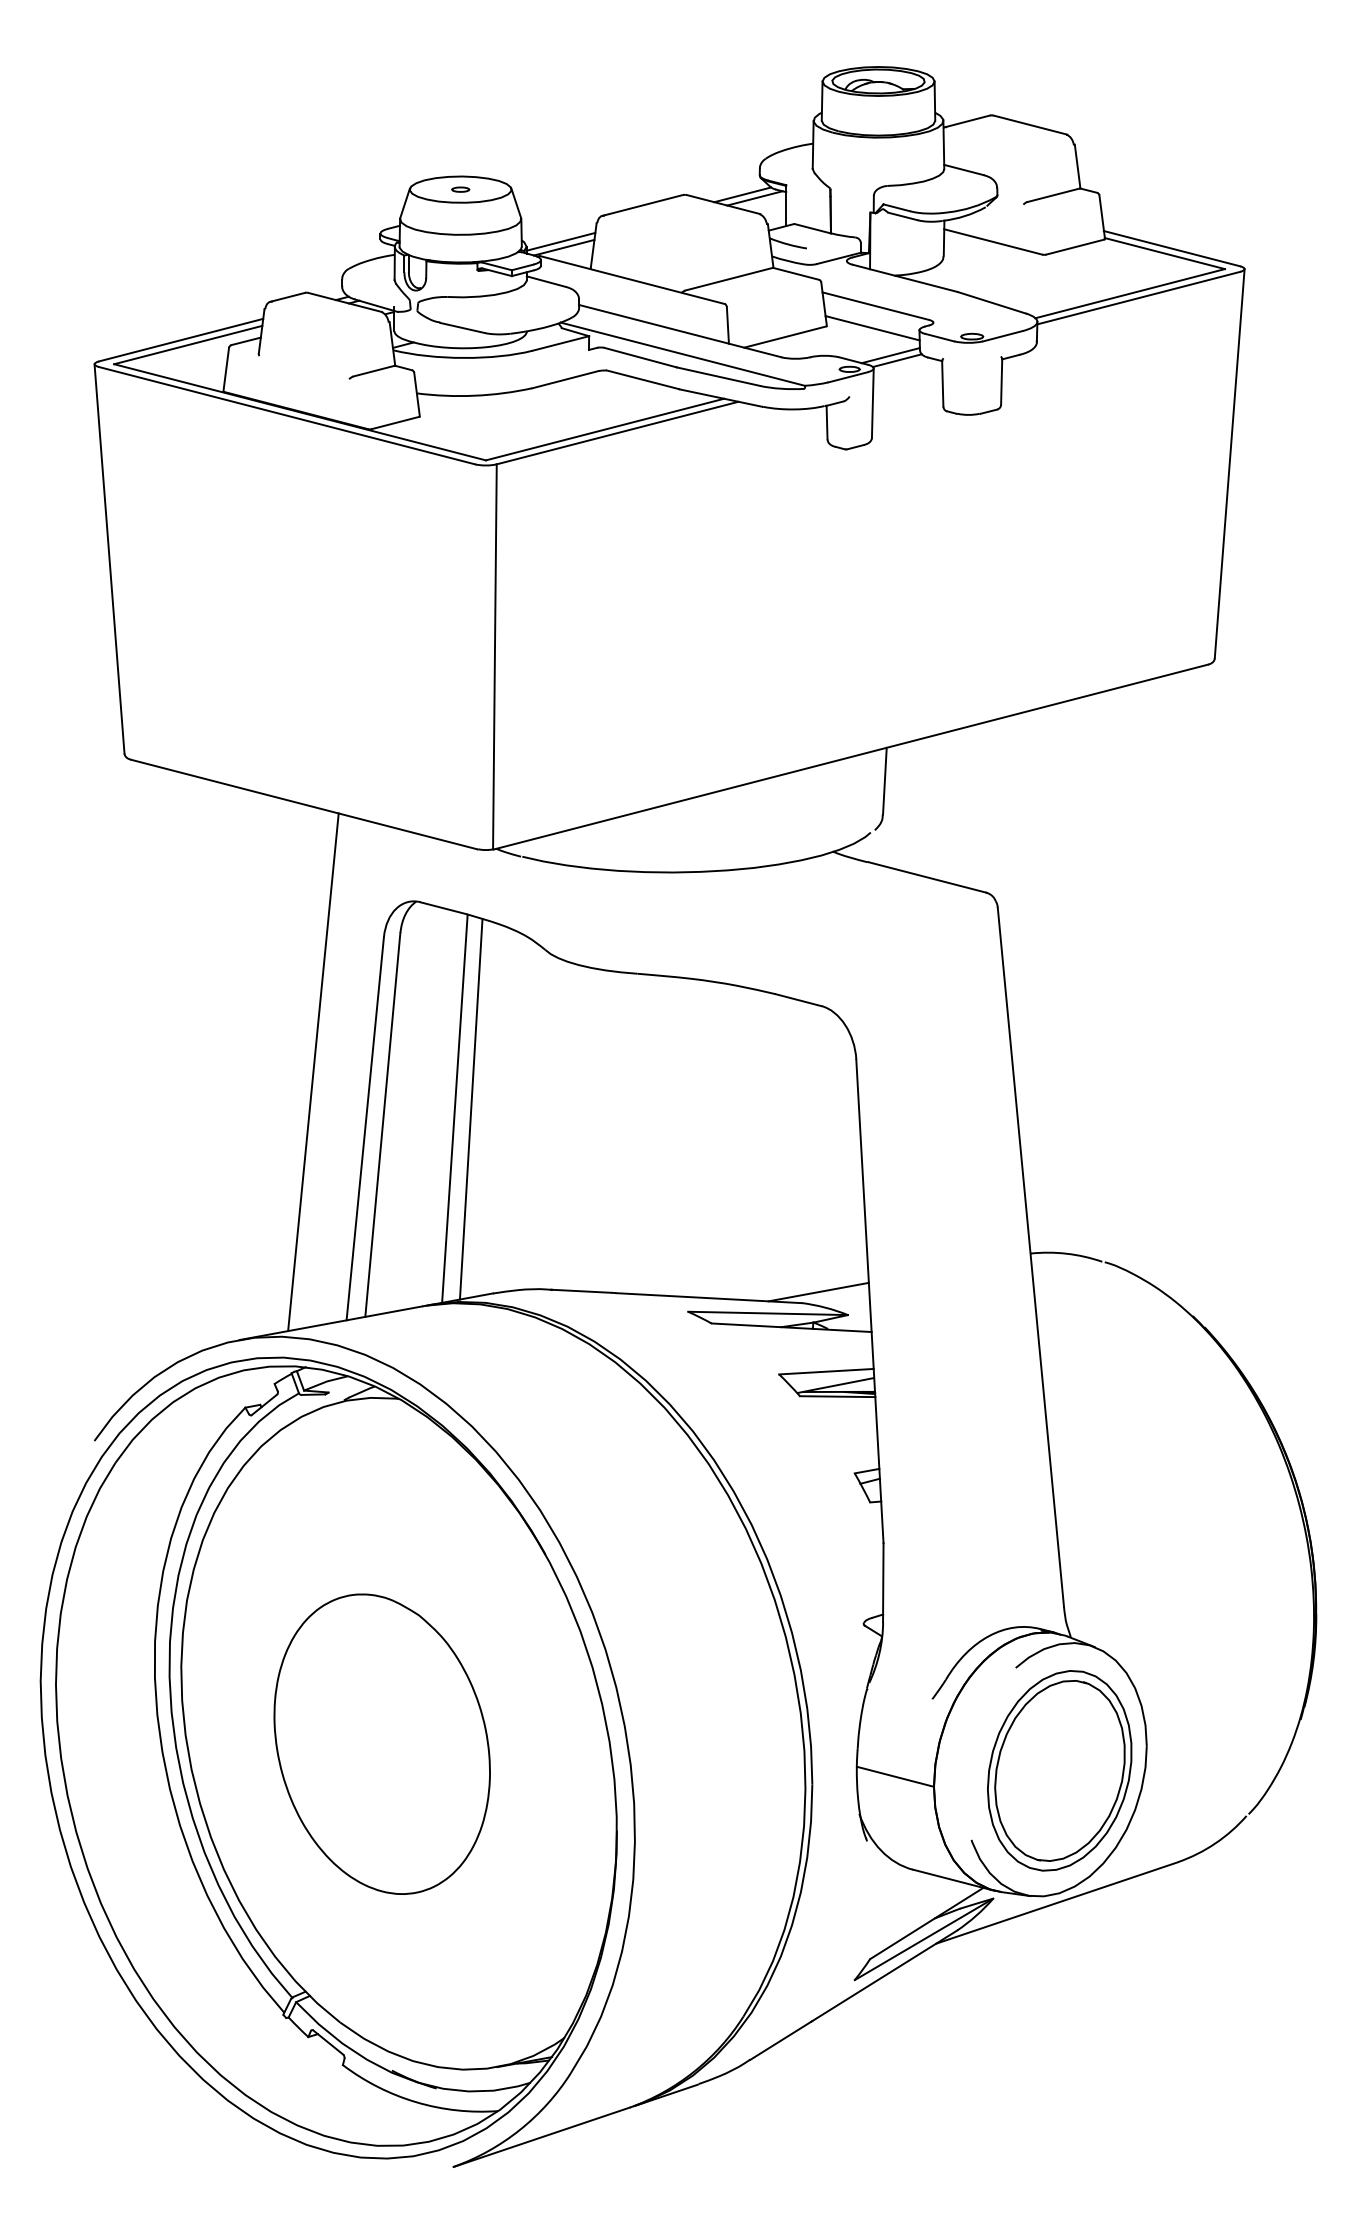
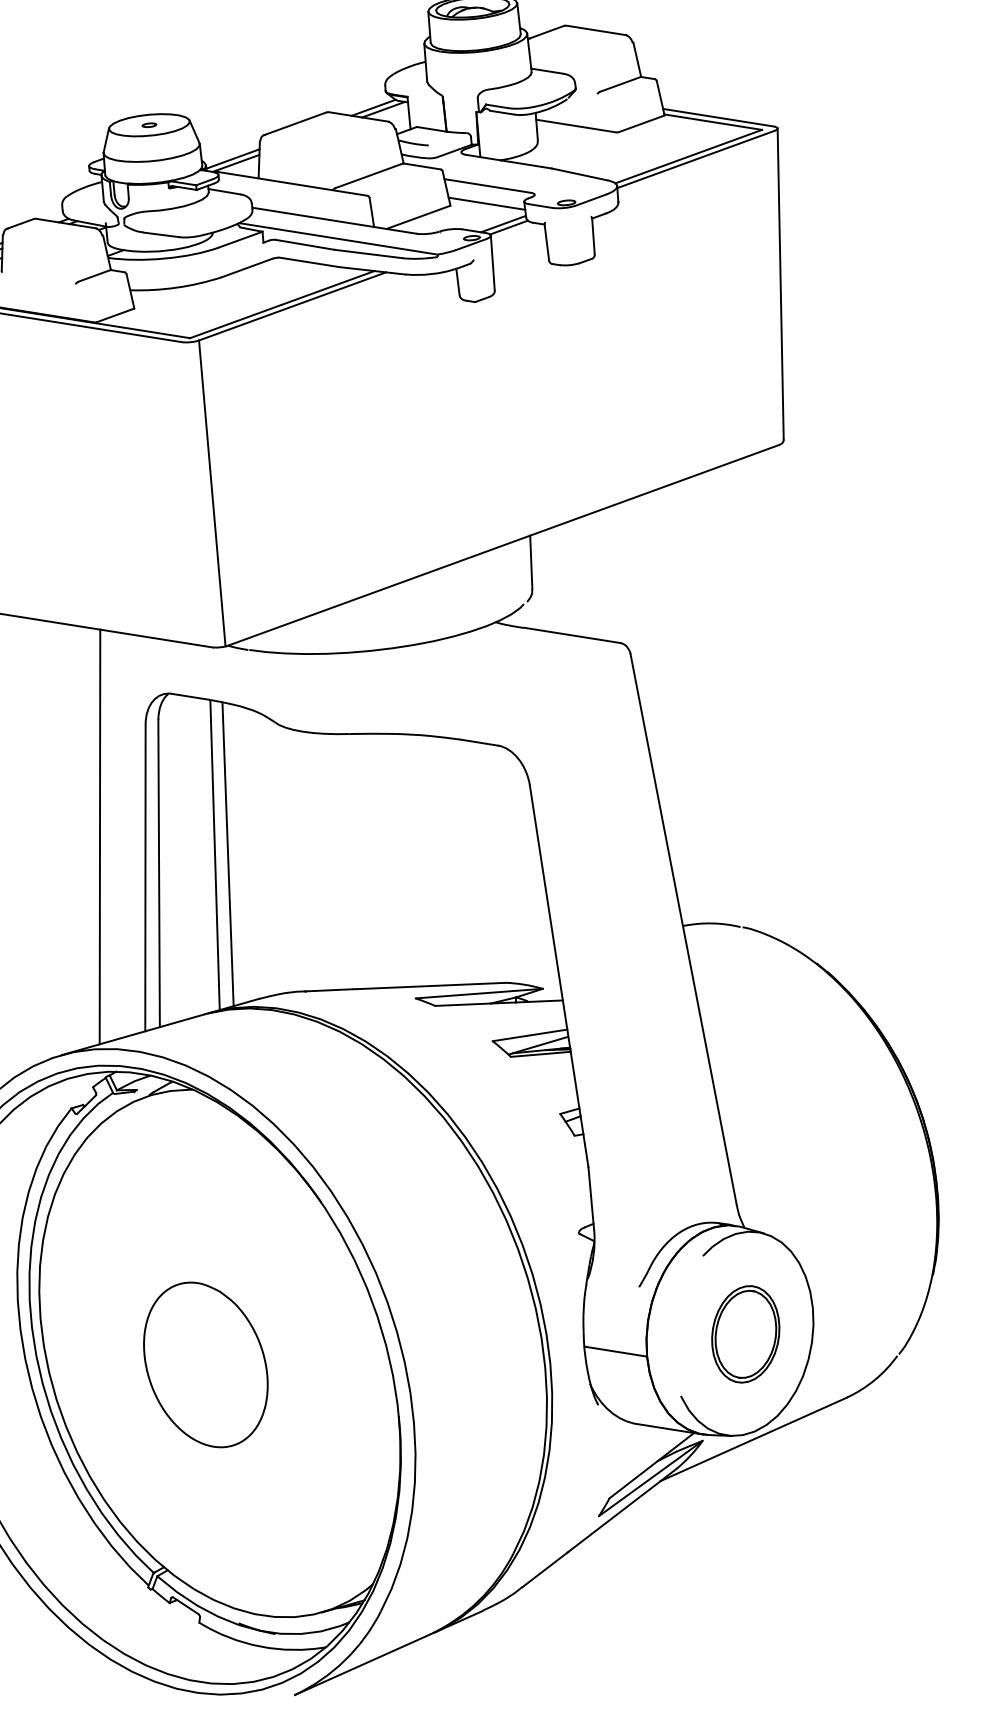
line: (818, 1291) -> (517, 972), removed
part: (381, 1743) -> (205, 1364), size x0.7
part: (1059, 1770) -> (745, 1334), size x0.6

